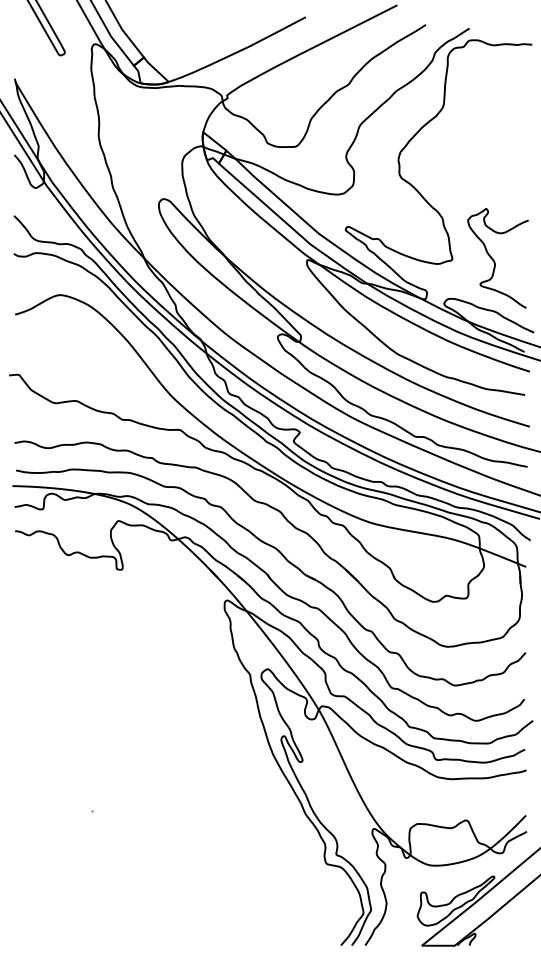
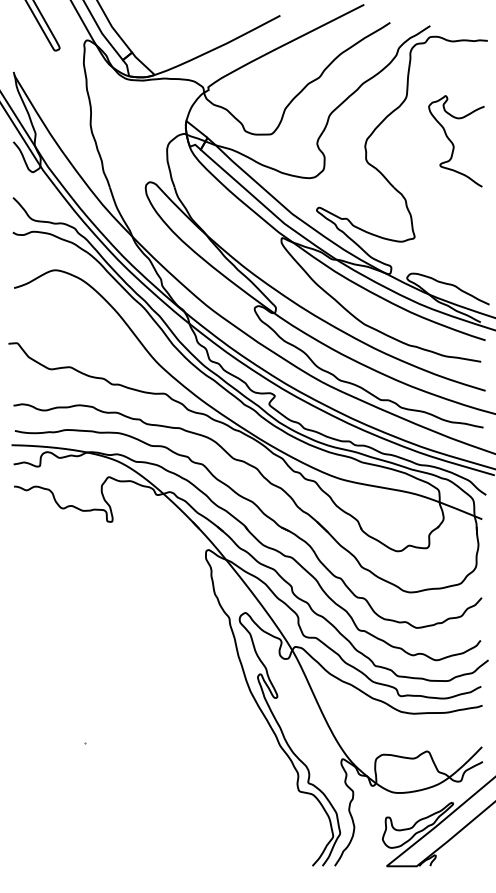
curve: (494, 260) -> (453, 143), moved

